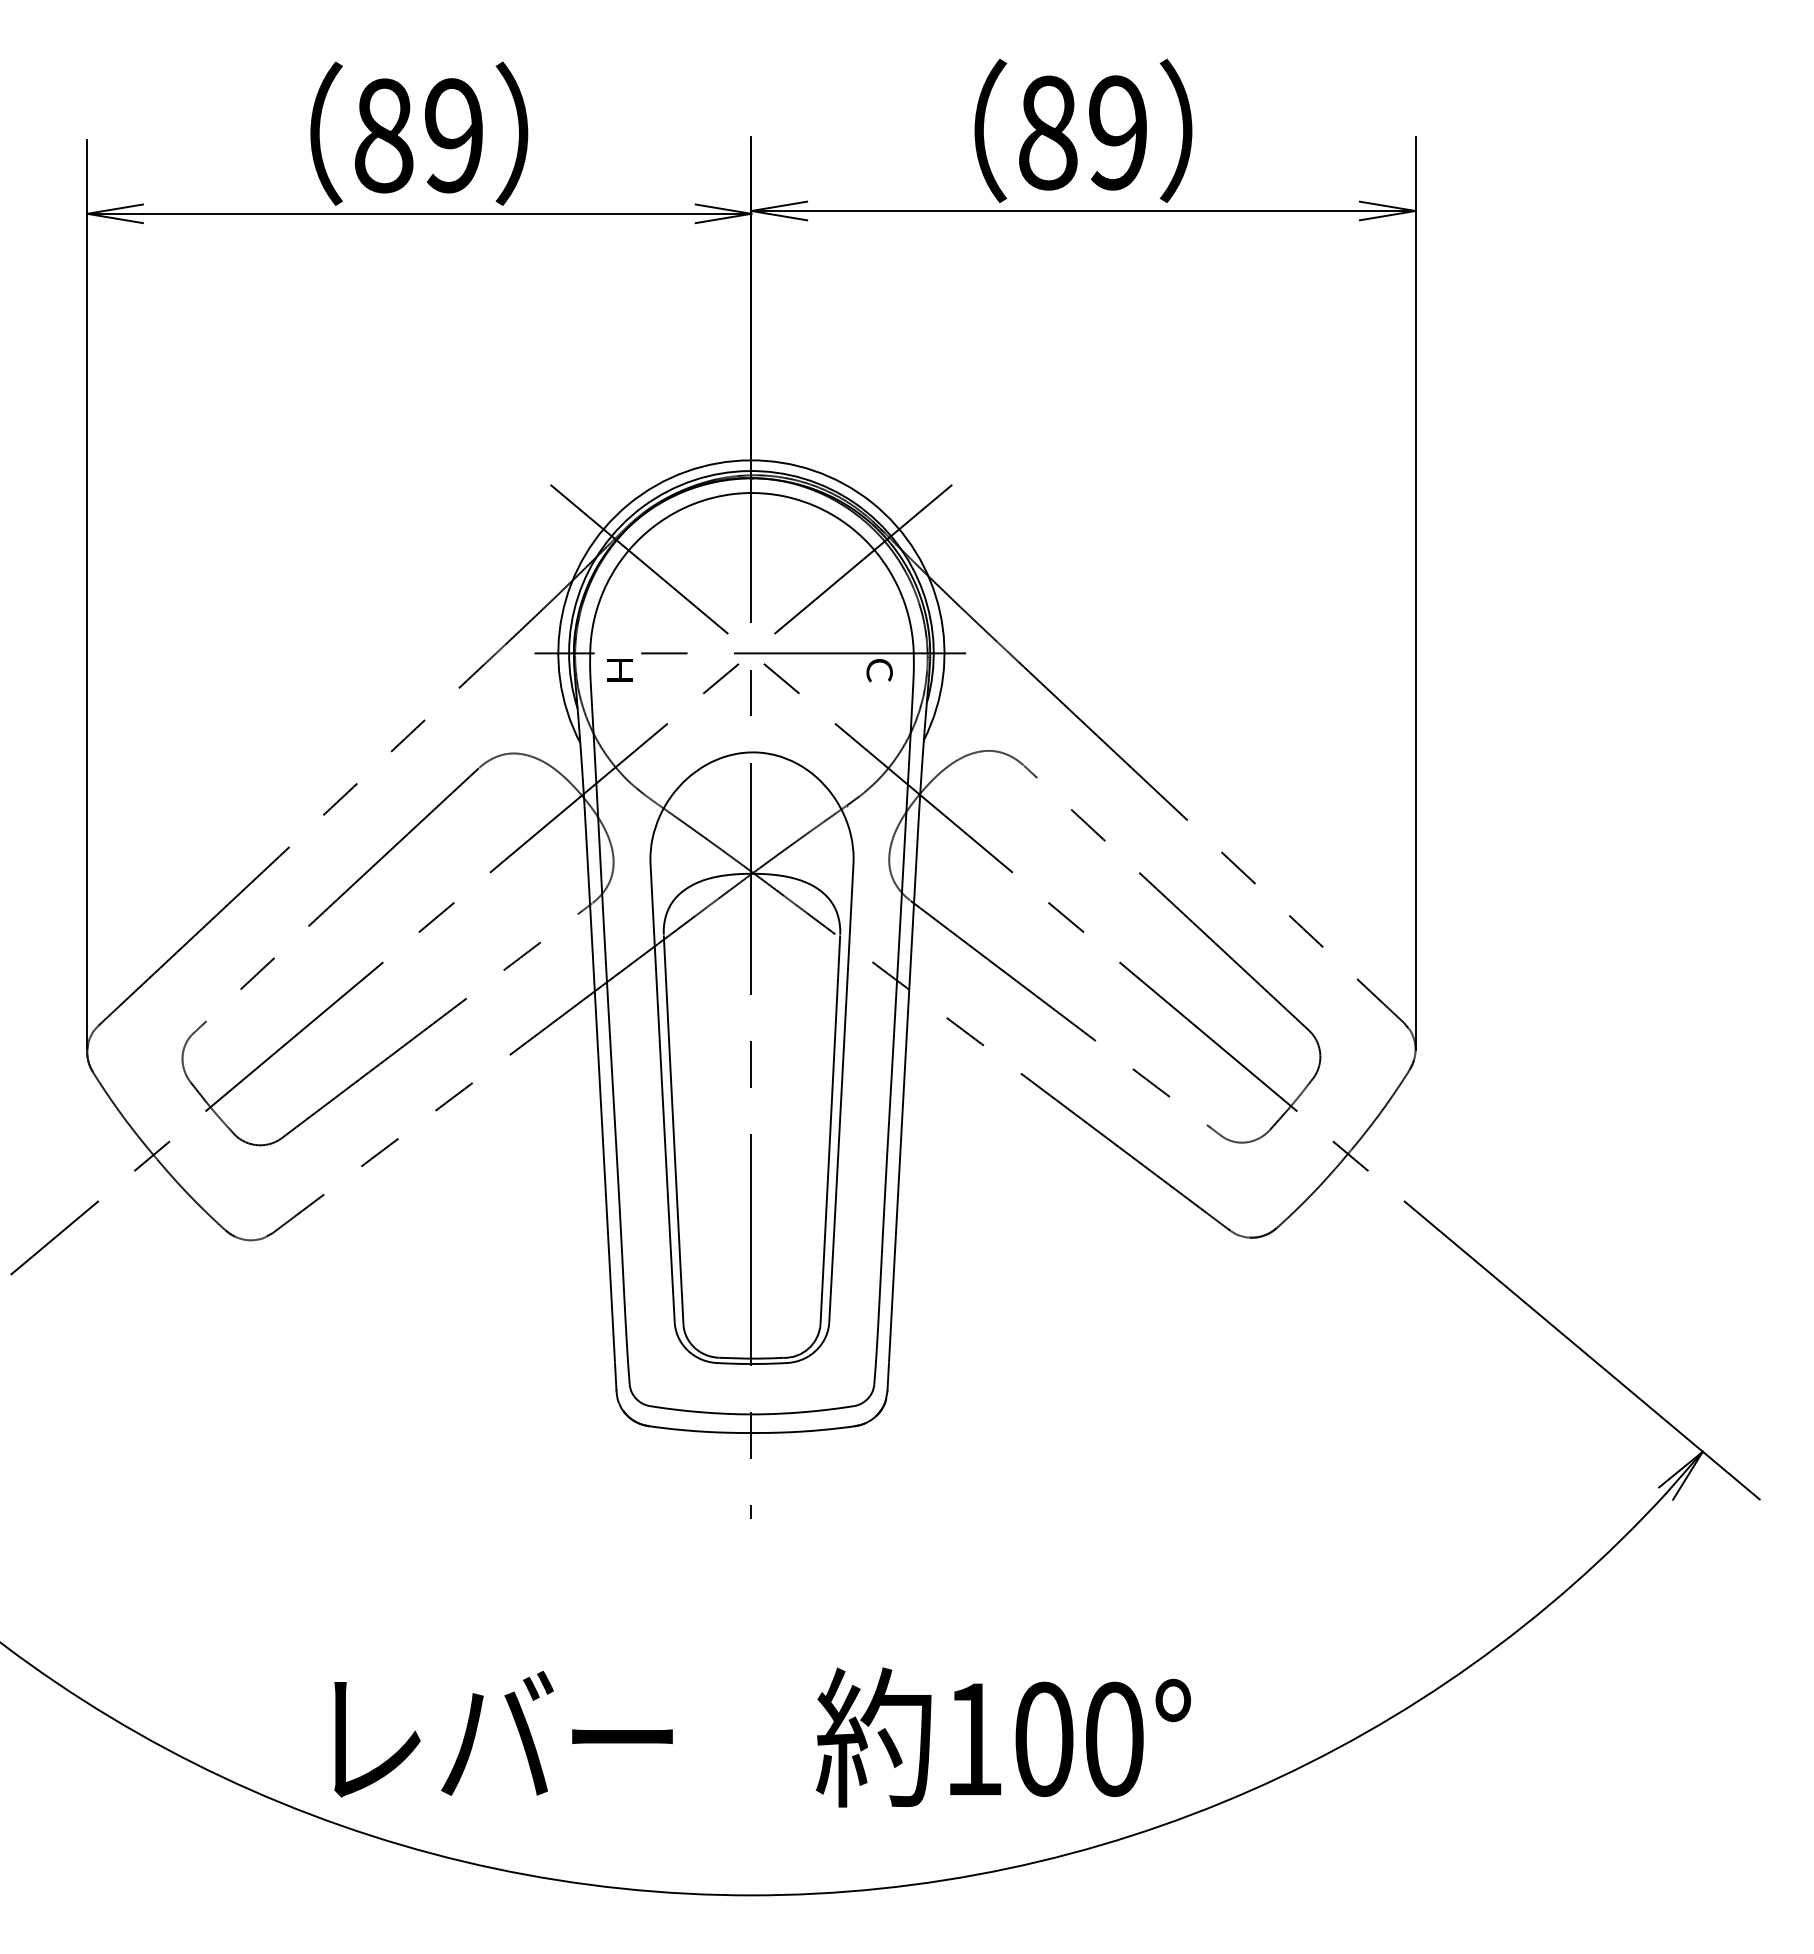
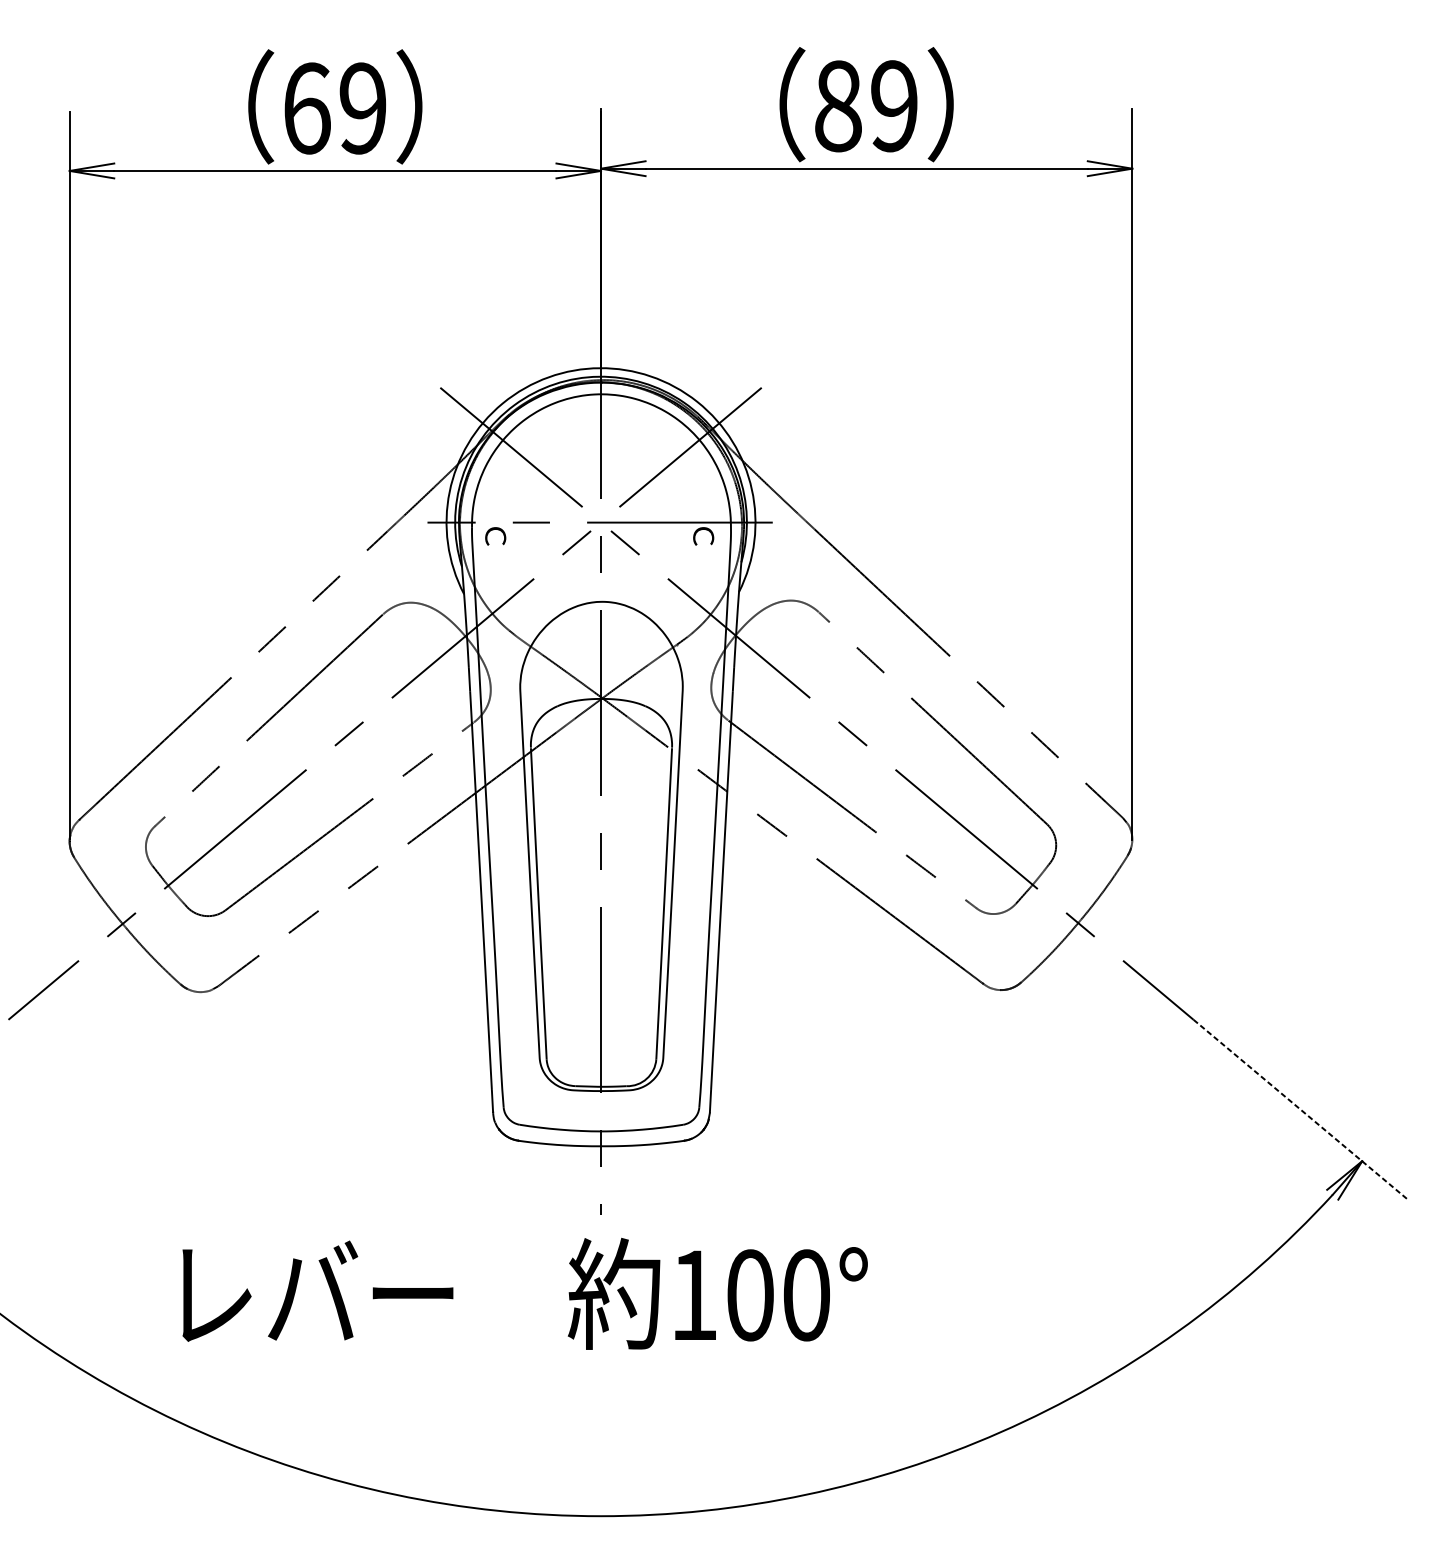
text: (384, 135) -> (307, 108), 89 -> 69
text: (619, 670) -> (495, 536), Ｈ -> Ｃ
line: (1625, 1387) -> (1300, 1109), solid -> dashed
text: (762, 1737) -> (525, 1293), moved

